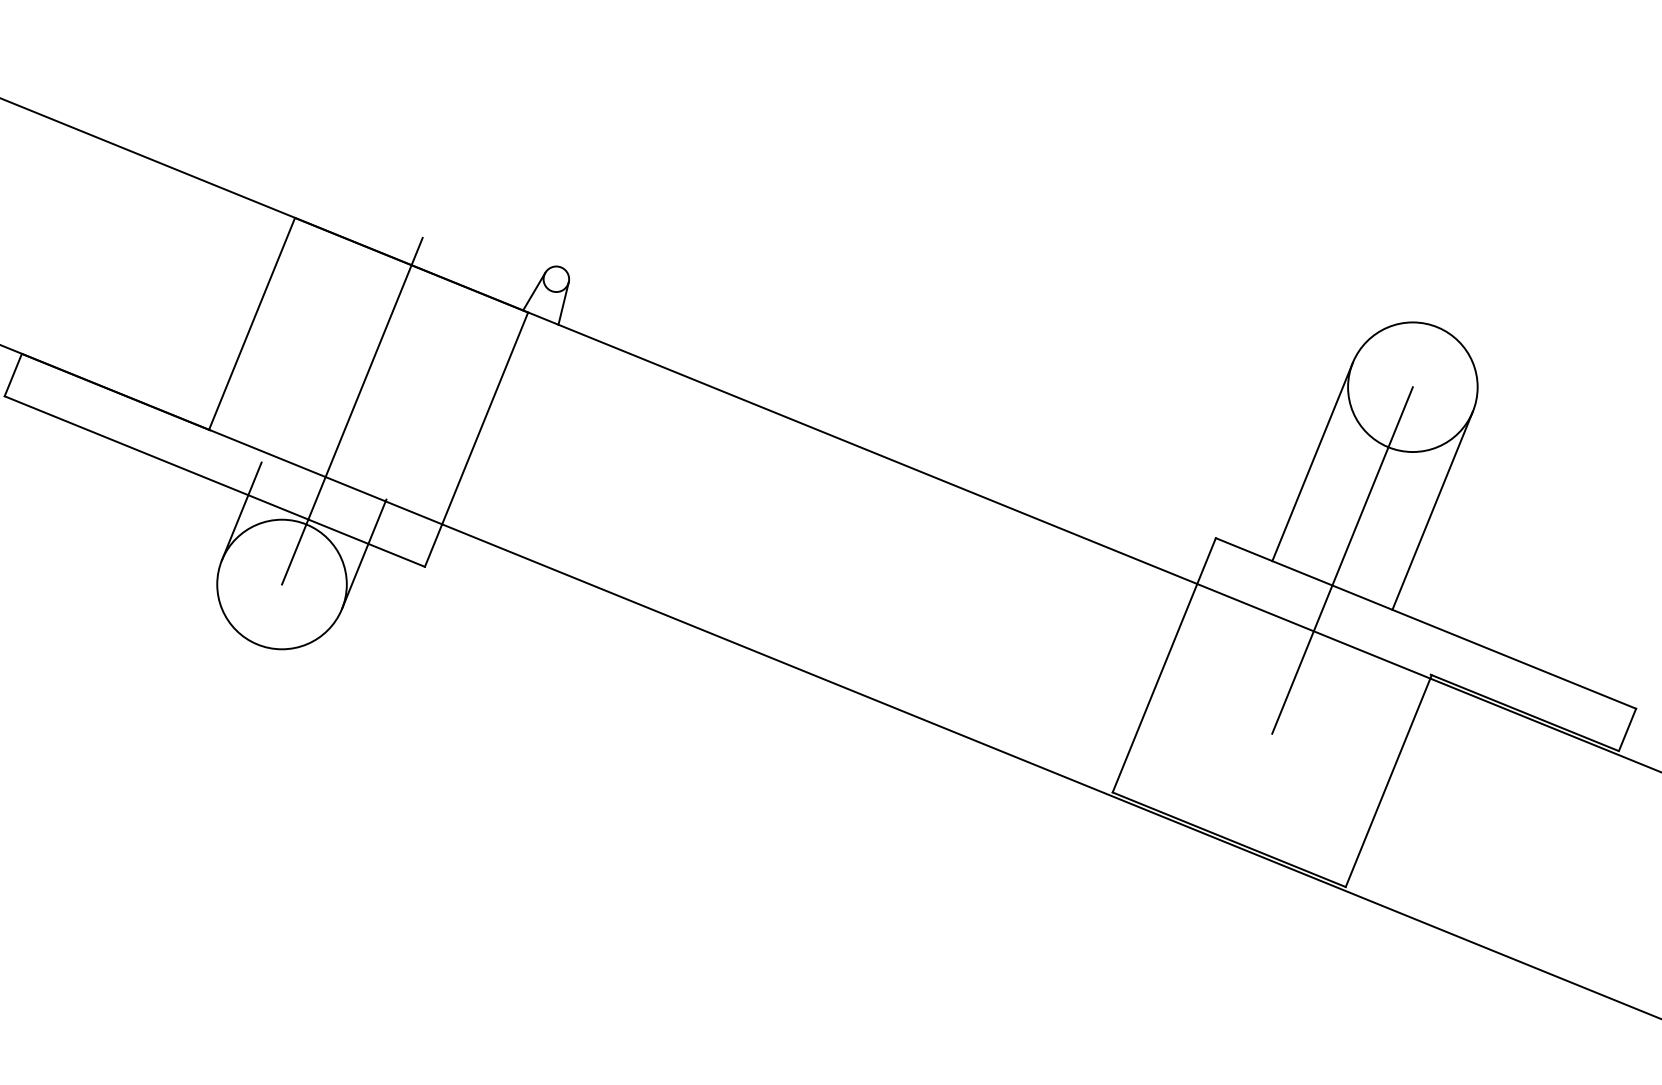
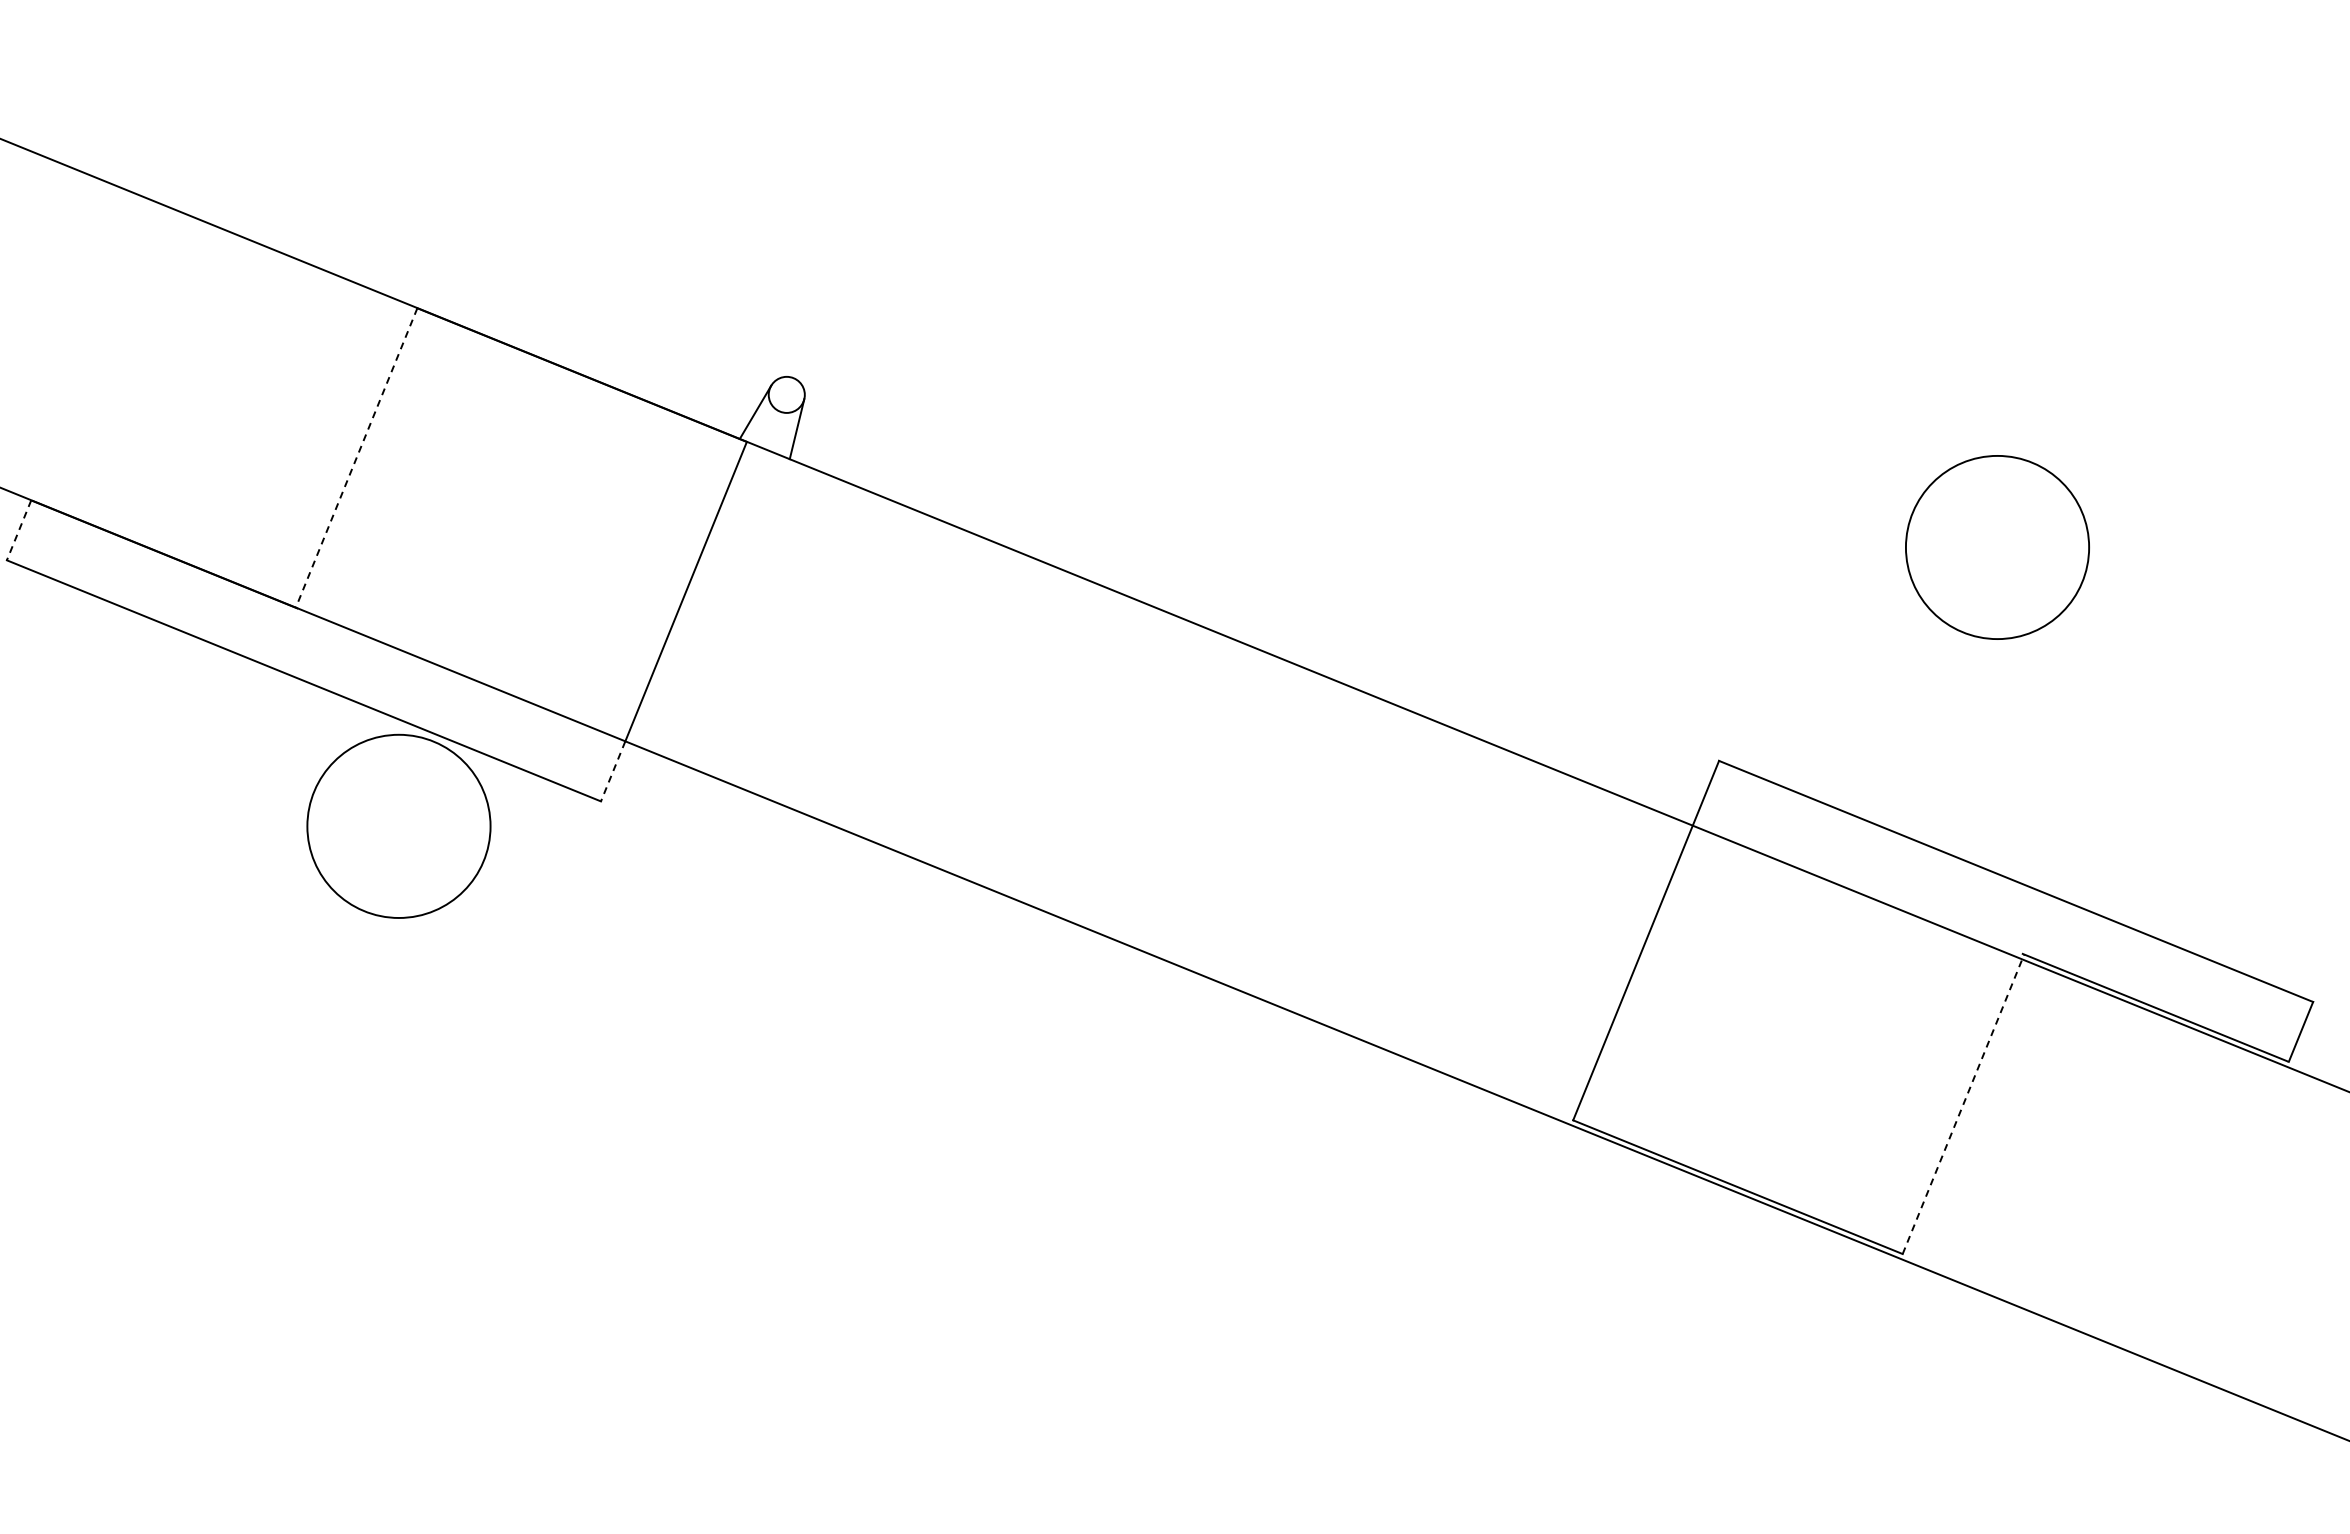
line: (251, 324) -> (356, 458), solid -> dashed
line: (12, 375) -> (18, 530), solid -> dashed
line: (351, 411) -> (497, 581), removed
line: (1312, 461) -> (1855, 652), removed
line: (1432, 510) -> (2025, 721), removed
line: (241, 511) -> (341, 723), removed
line: (433, 545) -> (612, 771), solid -> dashed
line: (363, 554) -> (514, 783), removed
line: (1342, 560) -> (1897, 792), removed
line: (1388, 781) -> (1963, 1104), solid -> dashed

